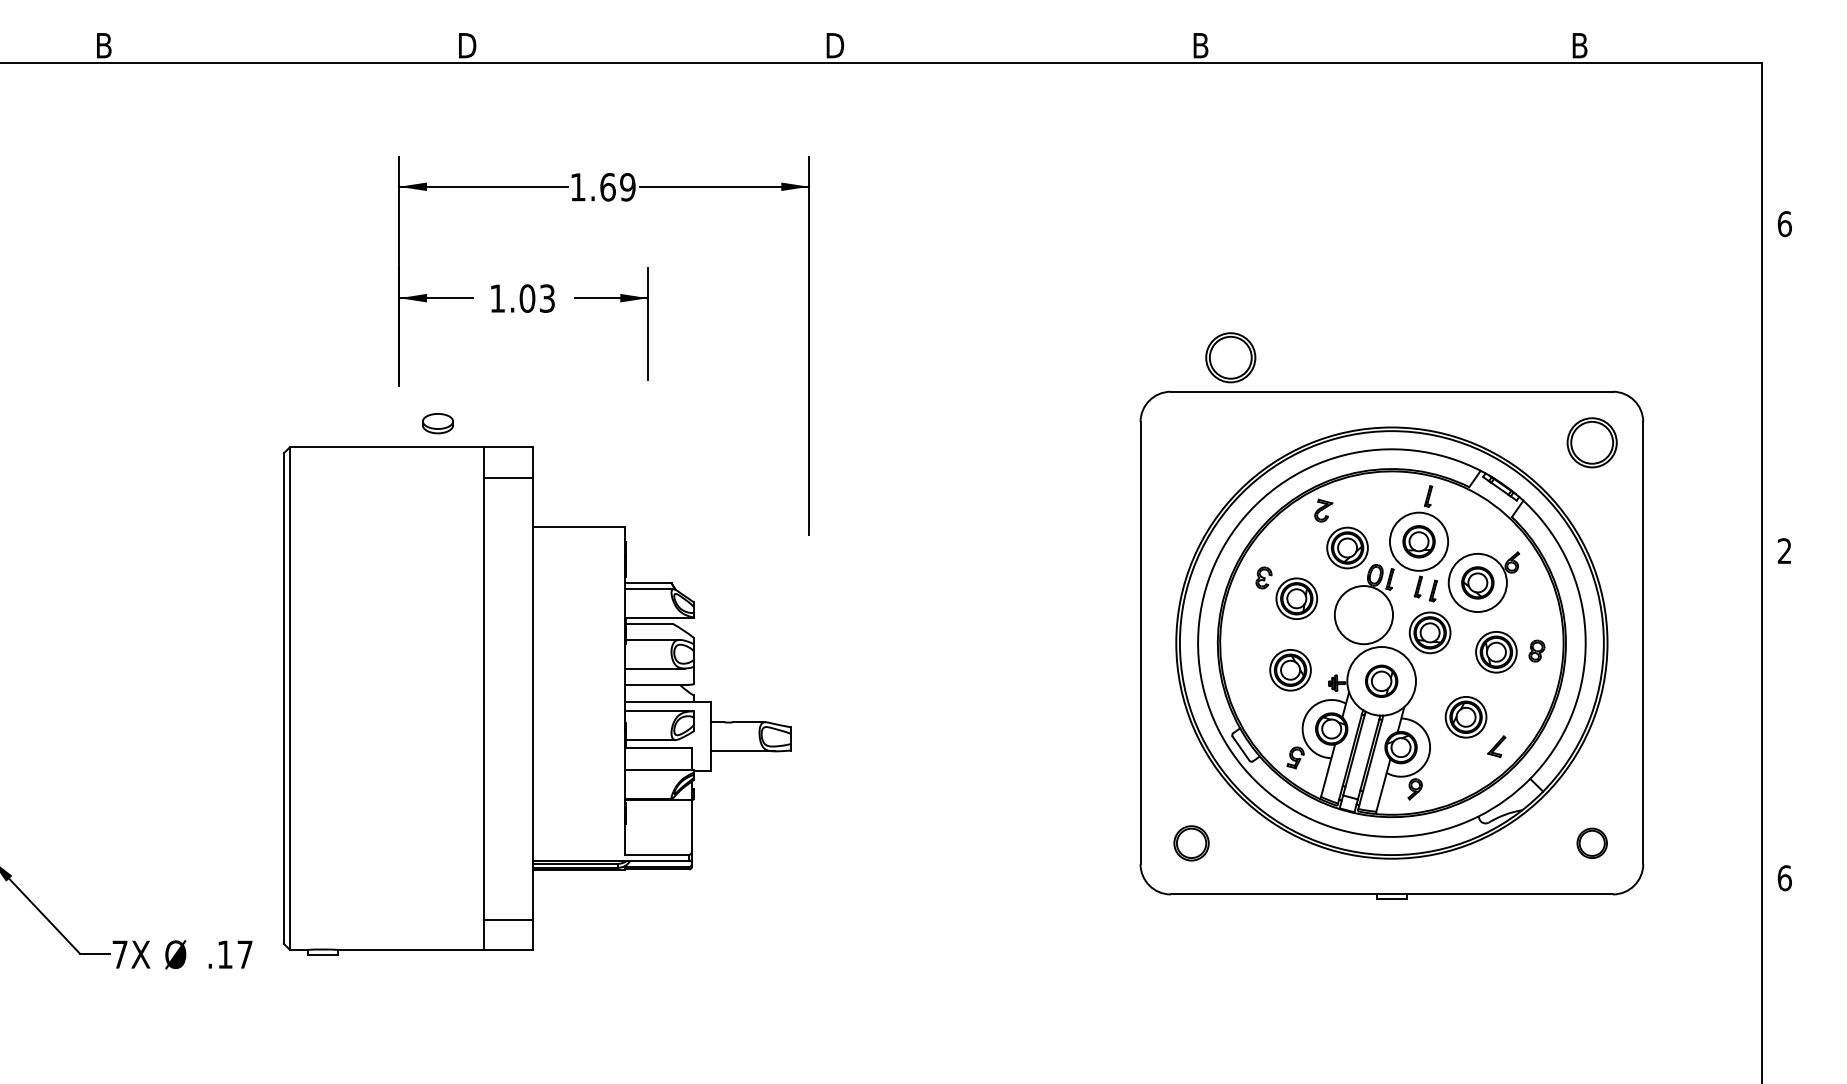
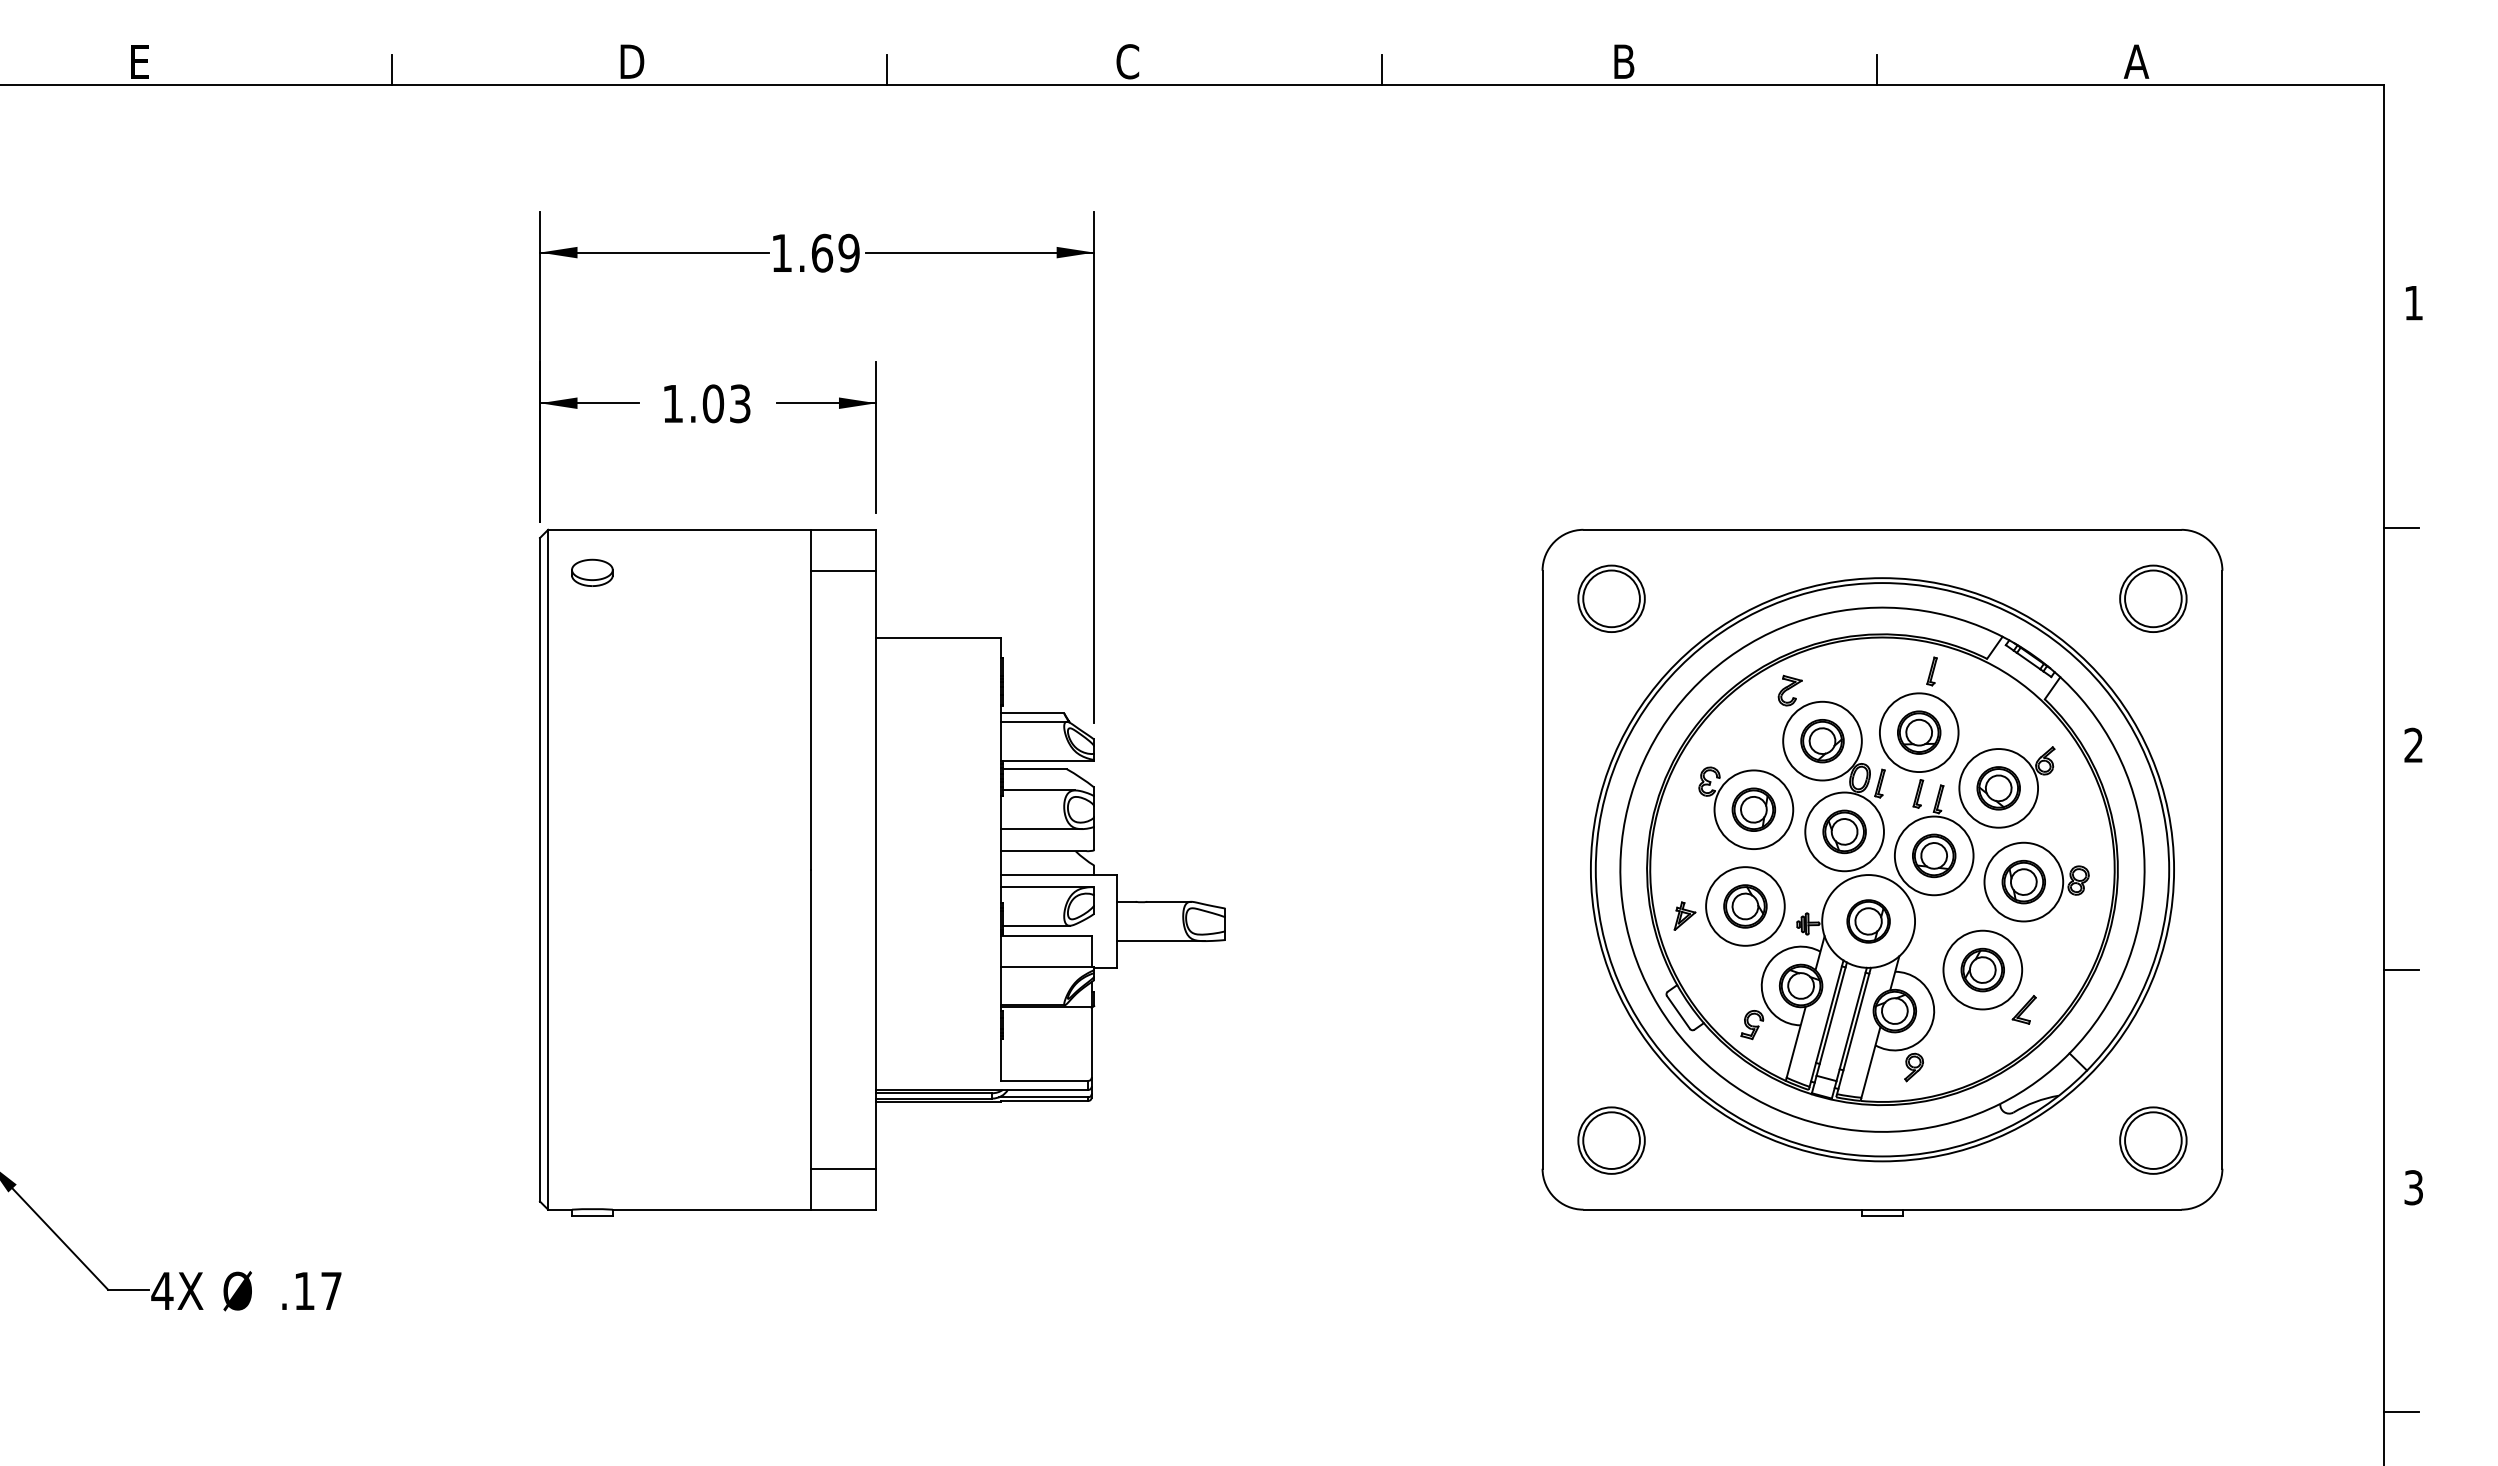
text: (103, 45) -> (140, 61), B -> E
text: (834, 45) -> (1128, 61), D -> C
text: (1579, 45) -> (2136, 61), B -> A
line: (290, 52) -> (392, 70), added
line: (656, 52) -> (887, 70), added
line: (1021, 52) -> (1381, 70), added
line: (1387, 52) -> (1876, 70), added
text: (1784, 223) -> (2413, 302), 6 -> 1
part: (1230, 357) -> (1611, 598), moved
line: (1774, 390) -> (2400, 527), added
circle: (1347, 547) -> (1822, 740), size x1.43
circle: (1296, 598) -> (1753, 809), size x1.43
part: (1363, 614) -> (1844, 831), added
circle: (1429, 632) -> (1933, 855), size x1.43
circle: (1496, 651) -> (2023, 881), size x1.43
circle: (1290, 670) -> (1745, 906), size x1.43
part: (1245, 676) -> (1684, 915), added
part: (536, 700) -> (881, 872), moved
circle: (1465, 716) -> (1982, 969), size x1.43
line: (1774, 716) -> (2400, 969), added
part: (1191, 843) -> (1611, 1140), size x1.43
part: (1592, 843) -> (2153, 1140), size x1.67
text: (1784, 878) -> (2413, 1187), 6 -> 3
text: (120, 954) -> (162, 1290), 7X -> 4X
line: (1774, 1044) -> (2400, 1412), added

